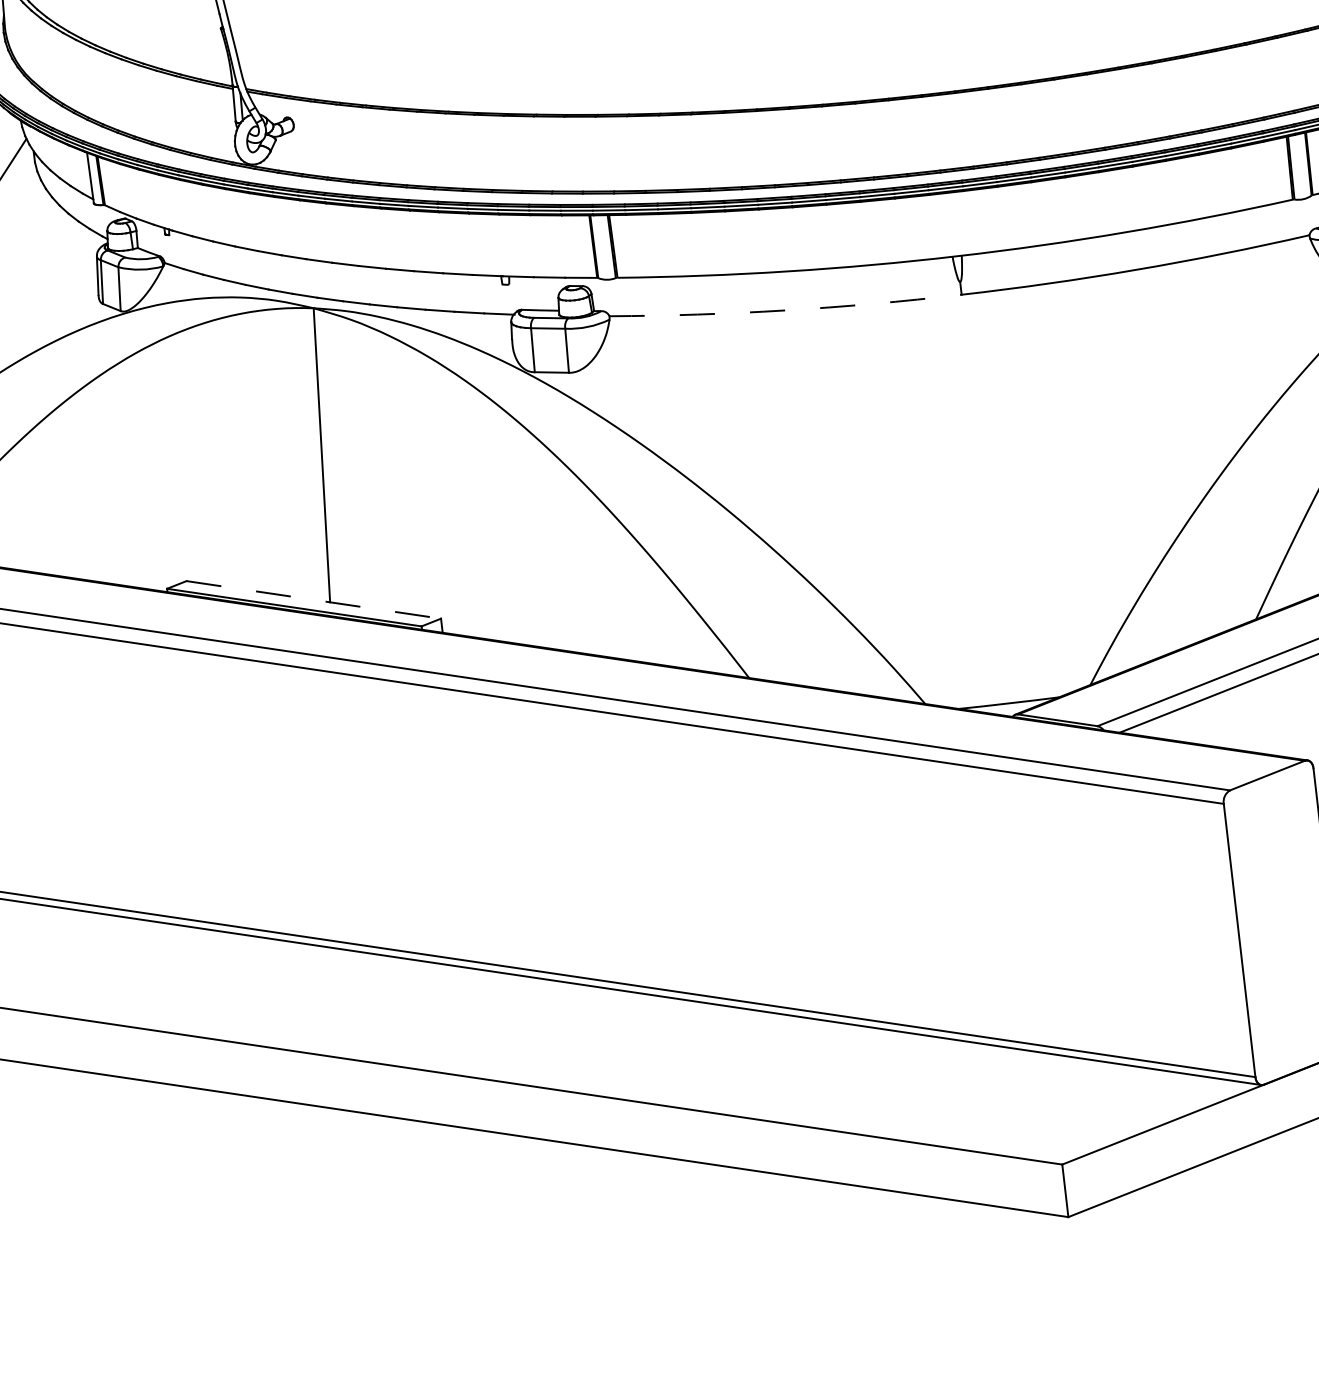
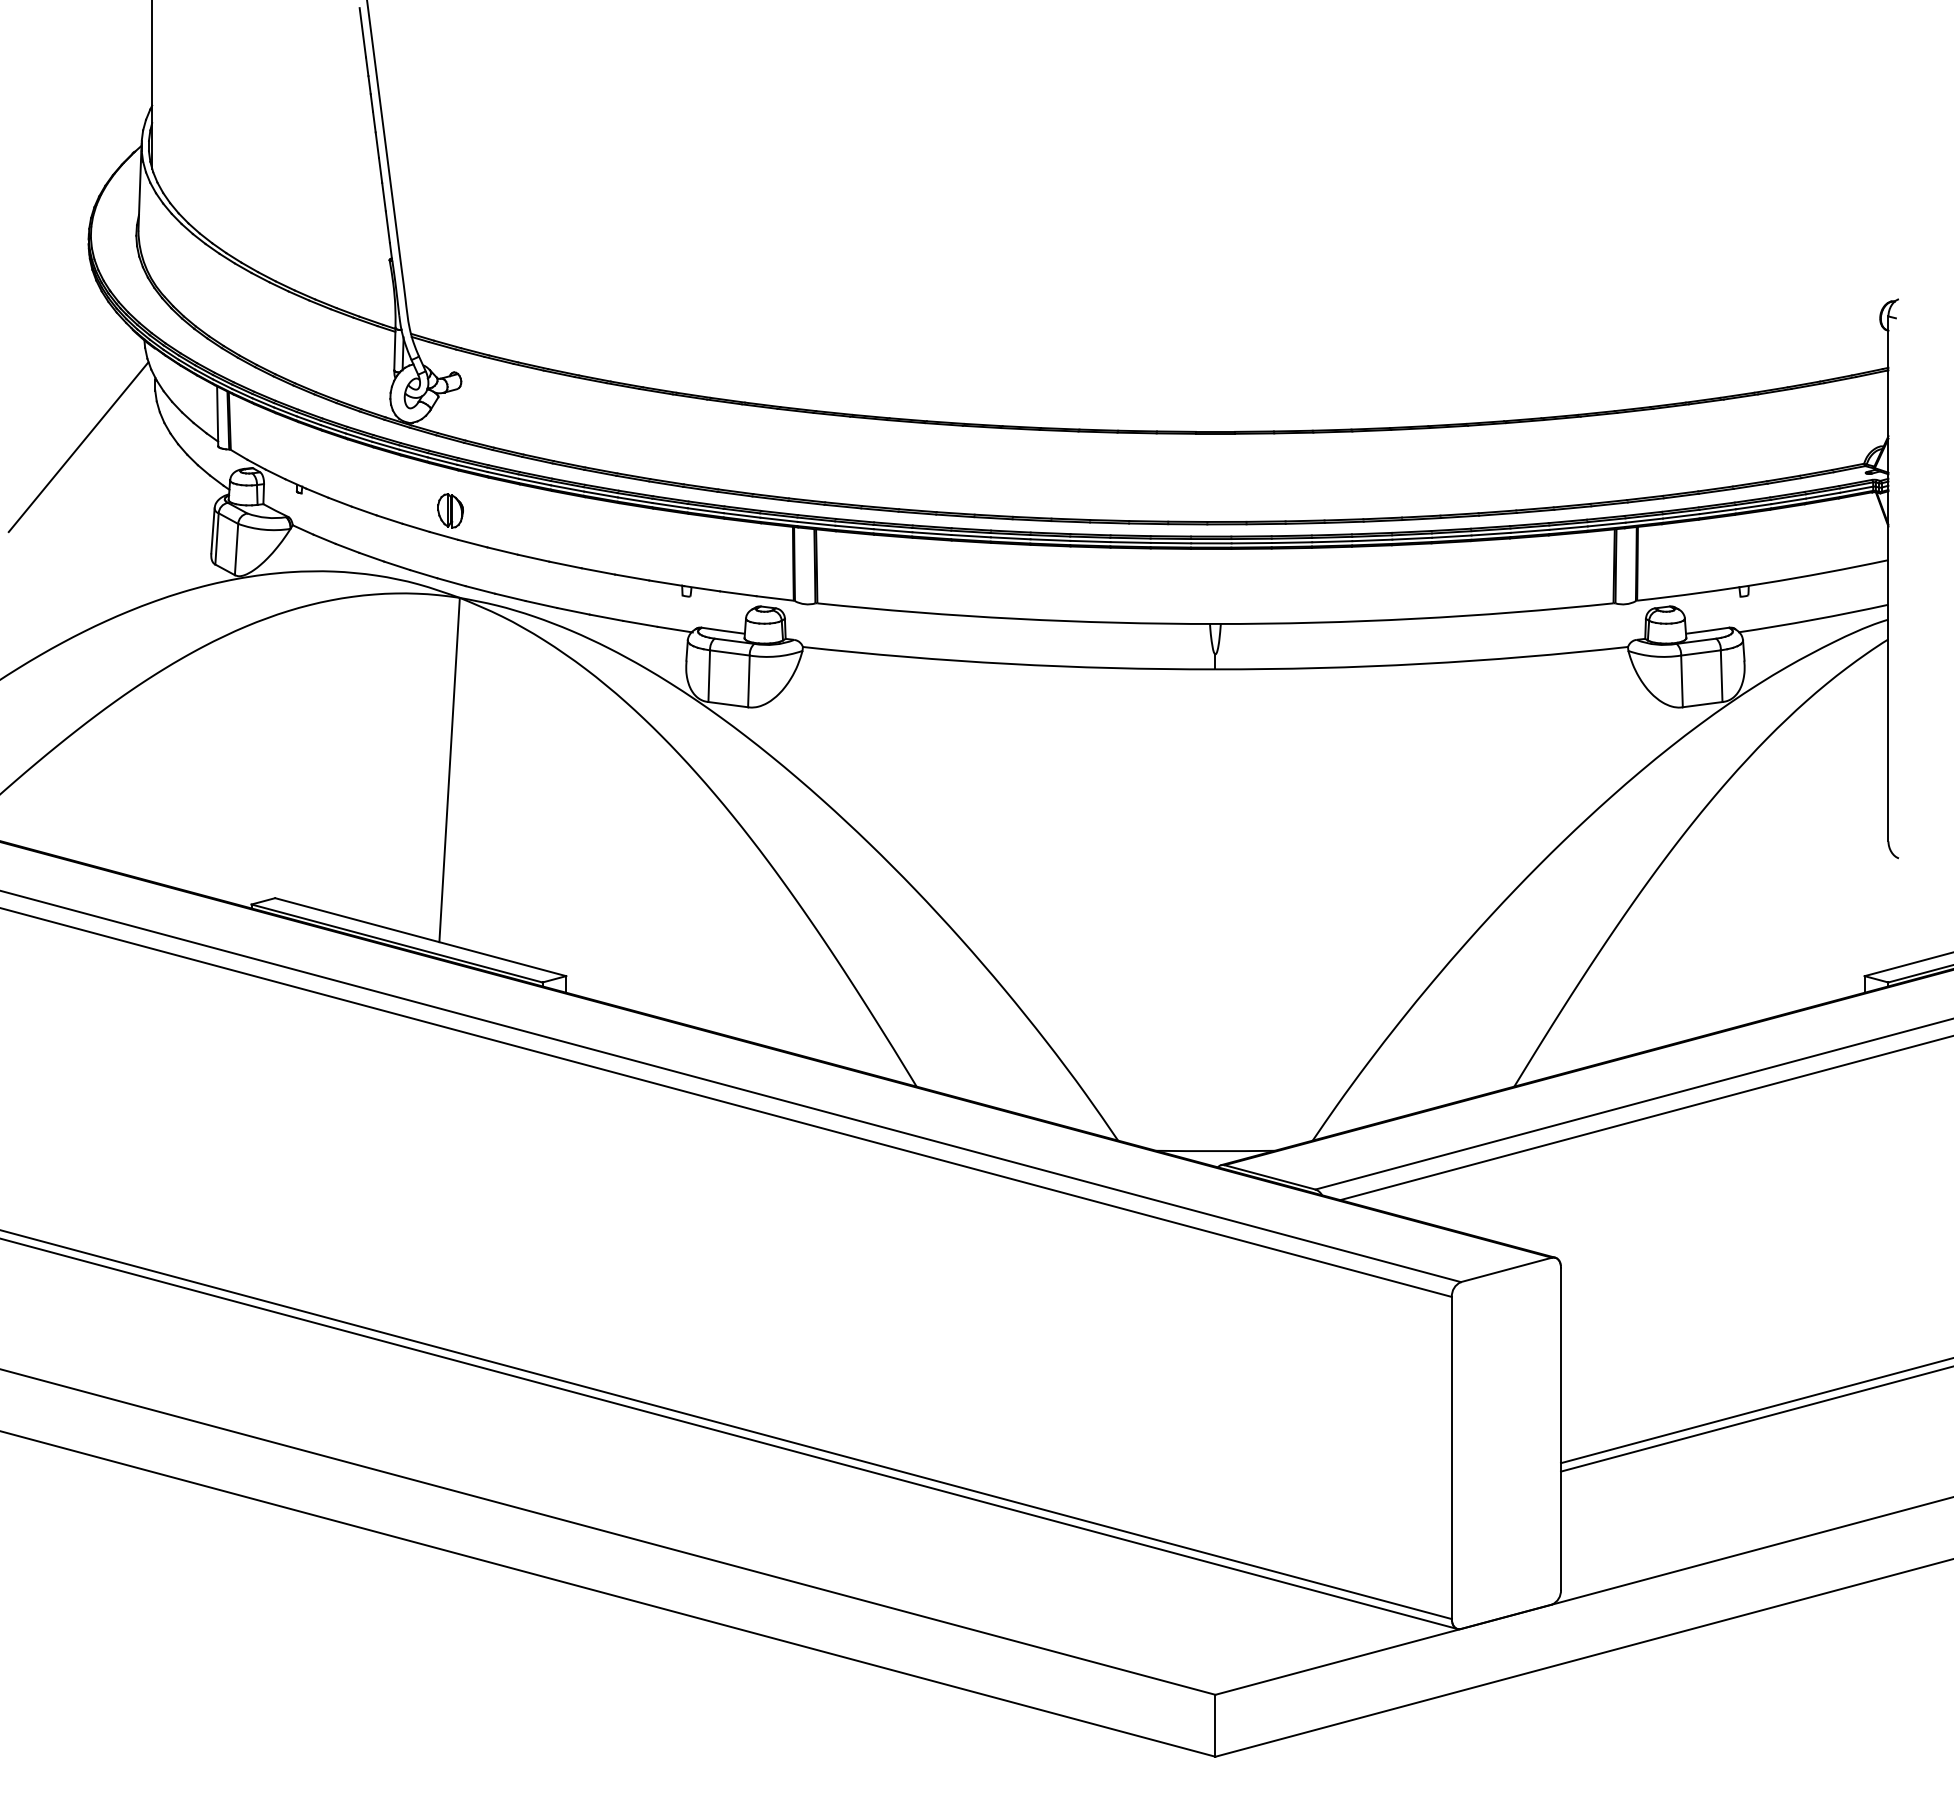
part: (297, 235) -> (450, 510), added
arc: (785, 310) -> (1008, 663), dashed -> solid
line: (313, 600) -> (420, 937), dashed -> solid

